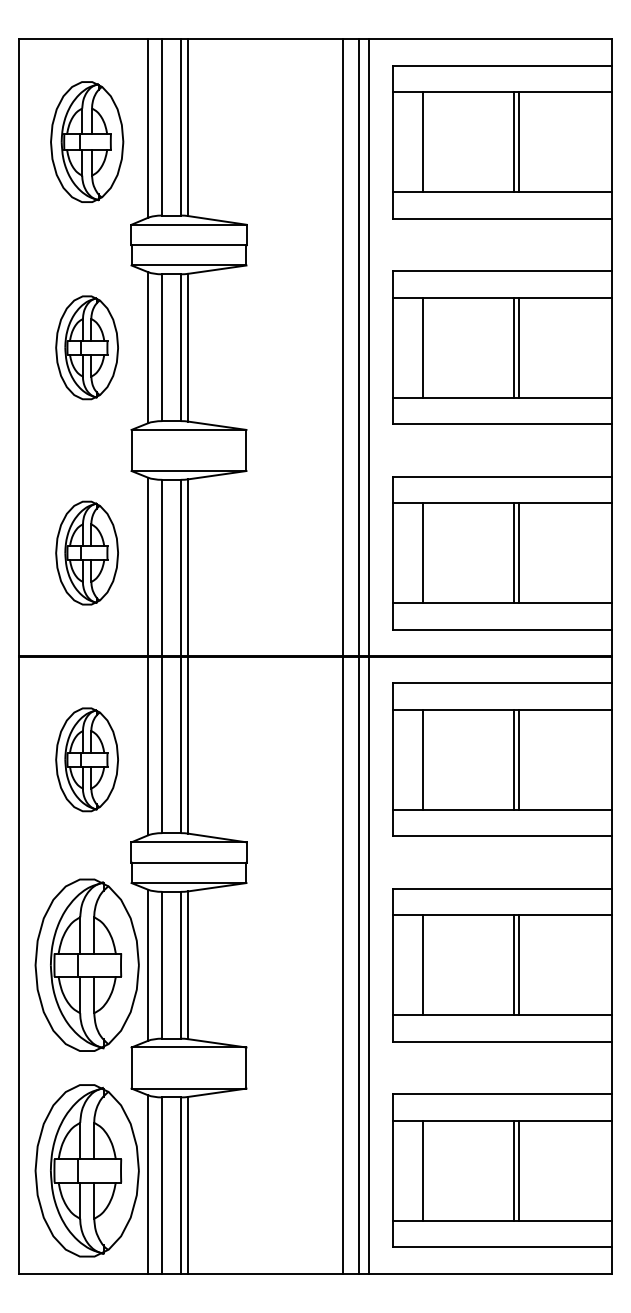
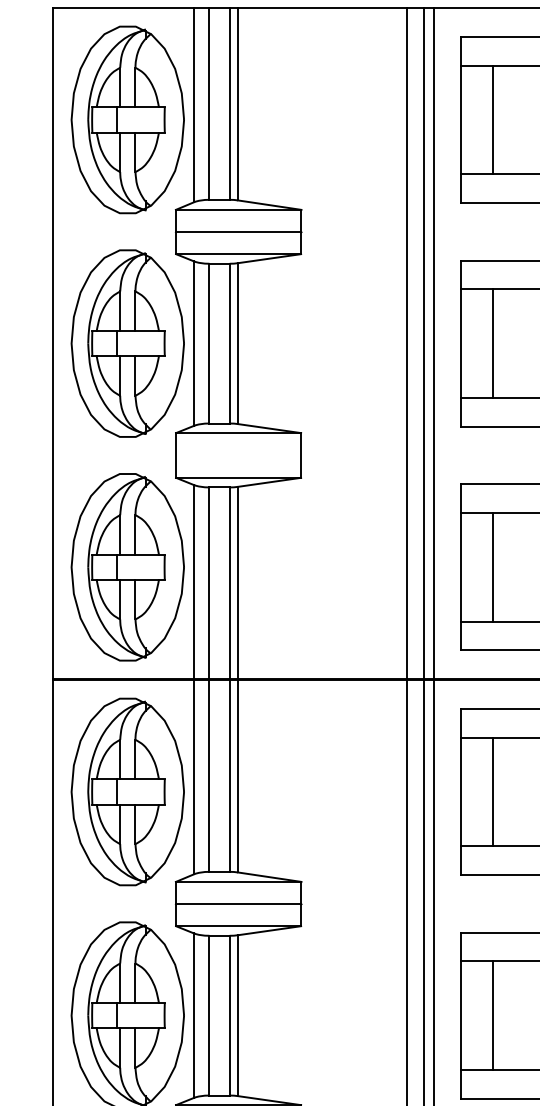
part: (86, 141) -> (127, 119), size x1.43
part: (86, 347) -> (127, 343), size x1.67
part: (86, 552) -> (127, 566), size x1.67
part: (86, 759) -> (127, 791), size x1.67

